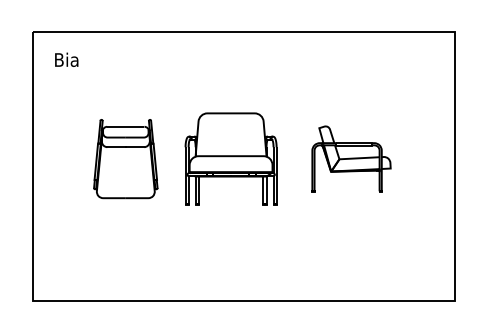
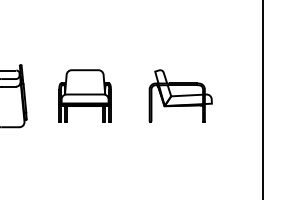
part: (230, 158) -> (84, 95), size x0.71

